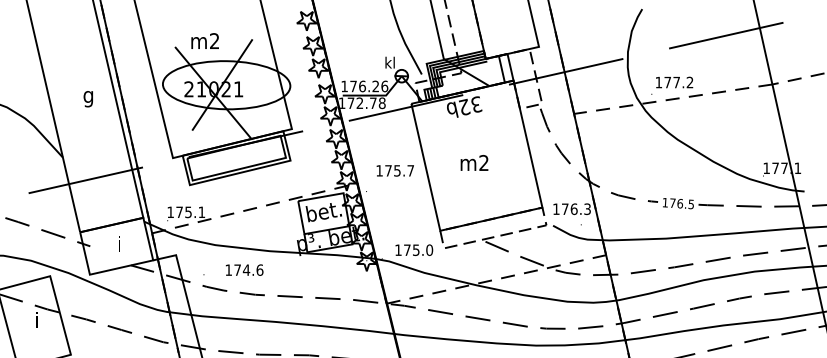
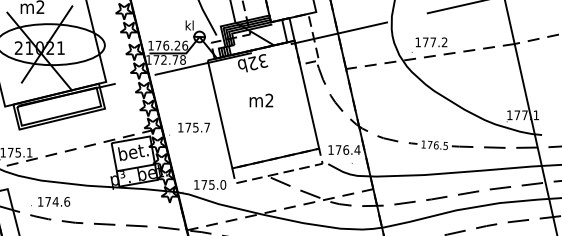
text: (474, 162) -> (261, 100), moved
text: (394, 170) -> (193, 127), moved
text: (587, 209) -> (357, 150), 176.3 -> 176.4
text: (244, 269) -> (54, 201), moved

